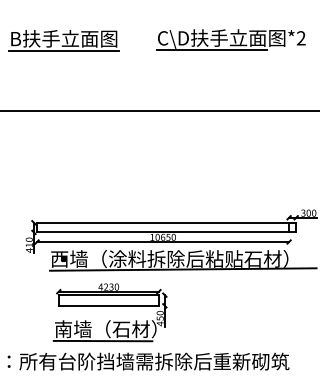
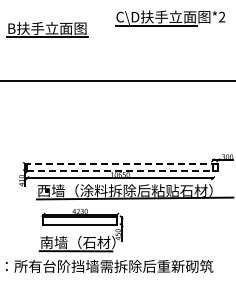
part: (231, 40) -> (170, 18), moved
line: (166, 223) -> (122, 164), solid -> dashed
line: (167, 232) -> (123, 171), solid -> dashed

